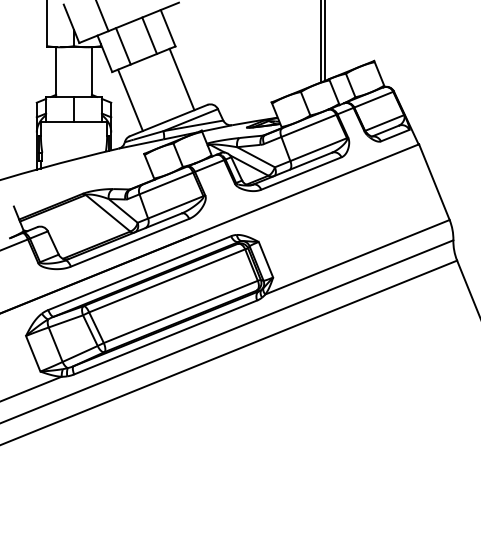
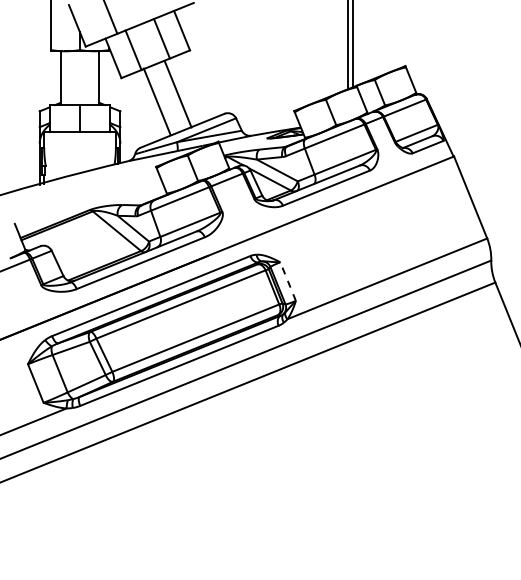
line: (181, 78) -> (177, 93), moved
line: (129, 100) -> (156, 101), moved
line: (266, 259) -> (288, 281), solid -> dashed

